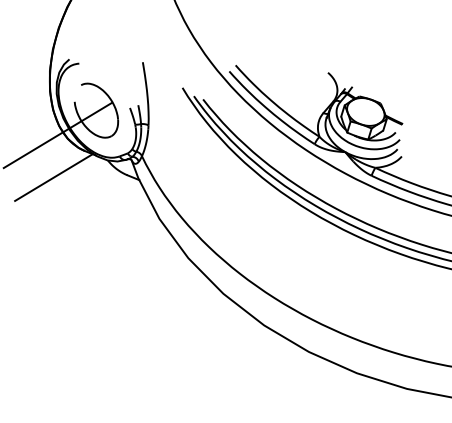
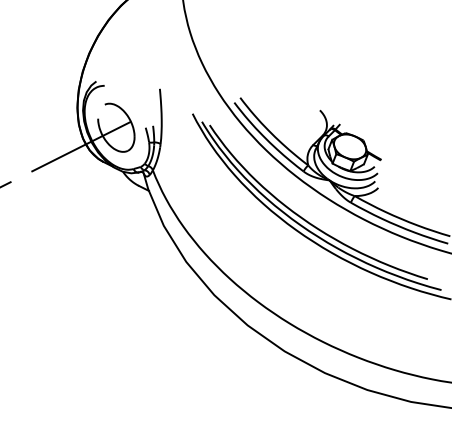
line: (53, 178) -> (74, 183), removed

